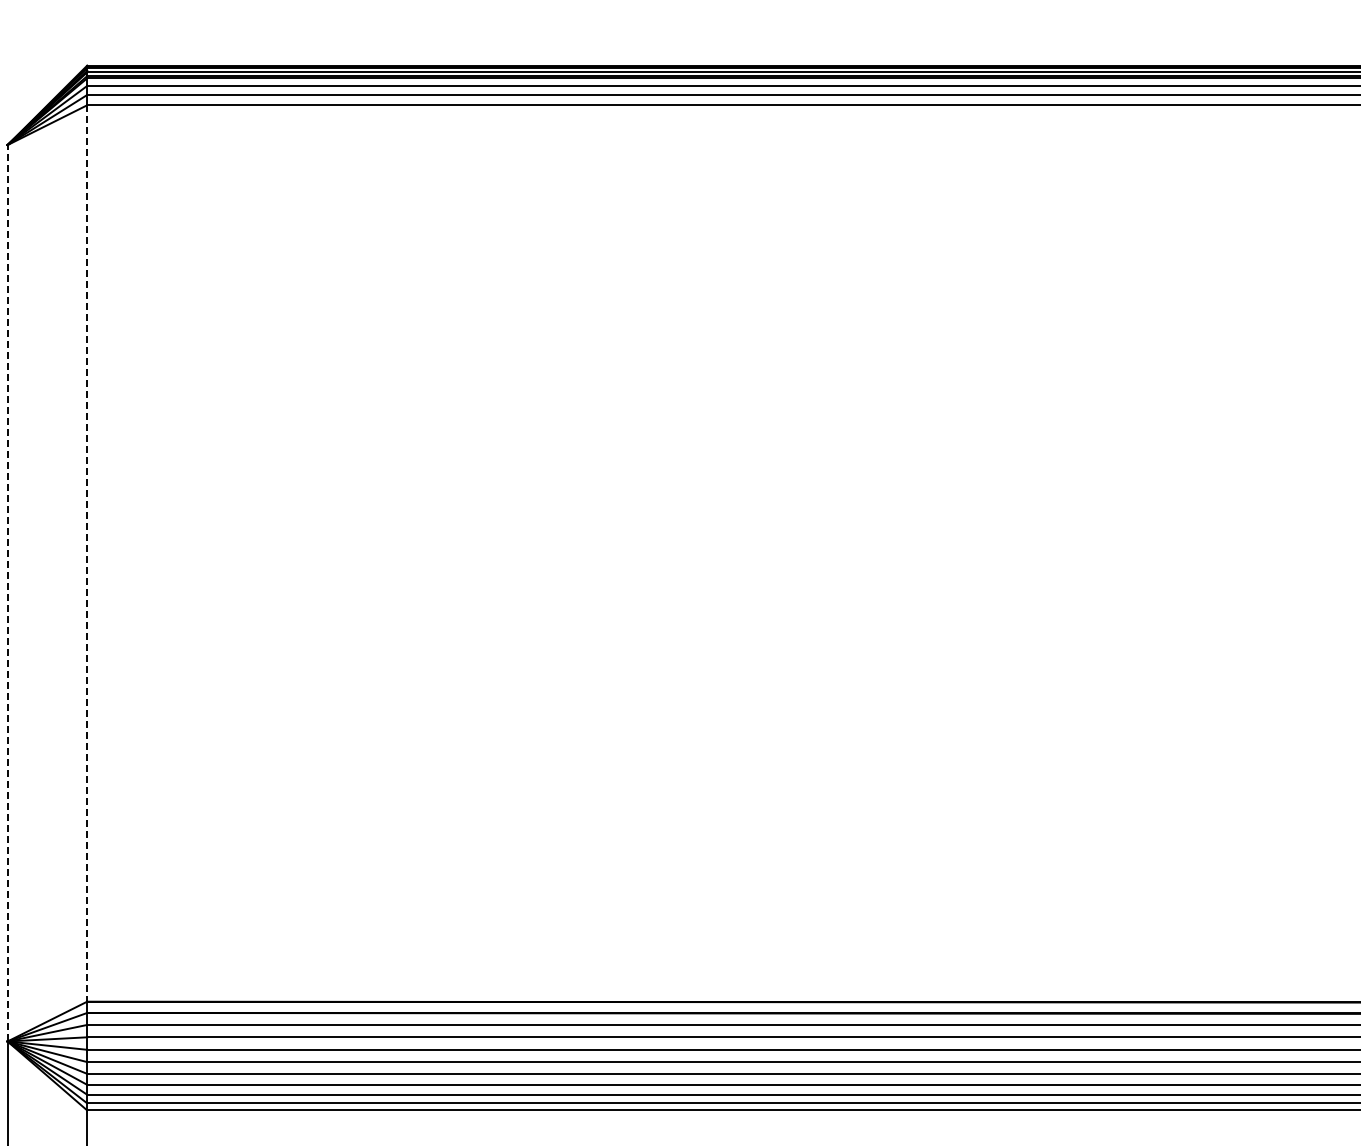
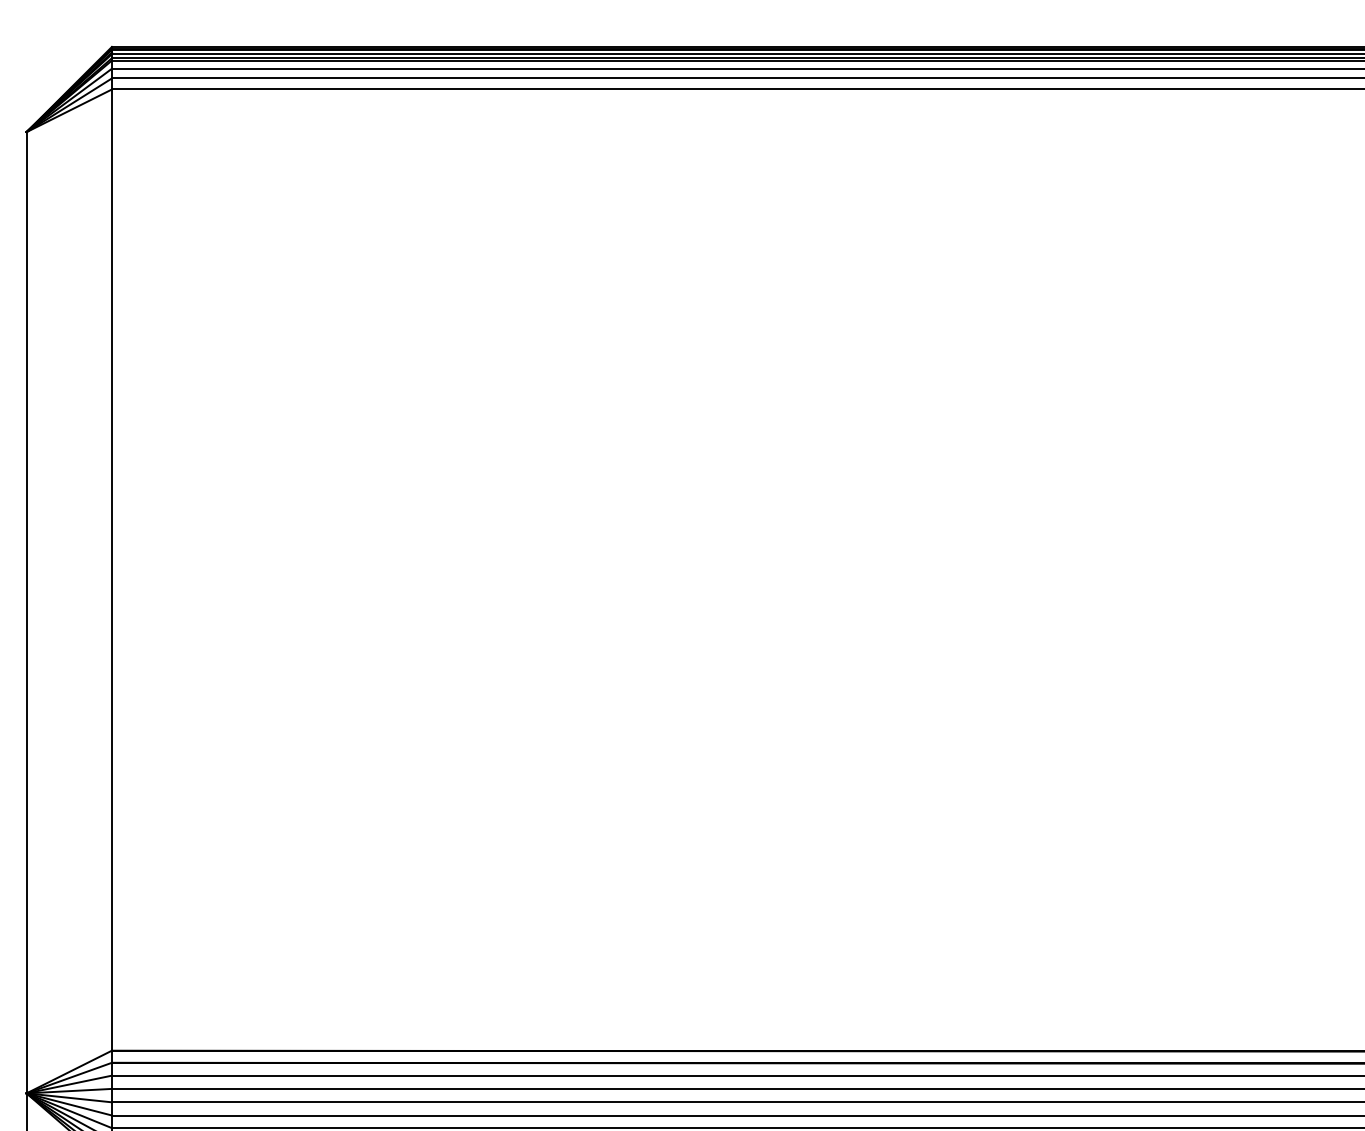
line: (87, 553) -> (112, 570), dashed -> solid
line: (7, 592) -> (26, 611), dashed -> solid

